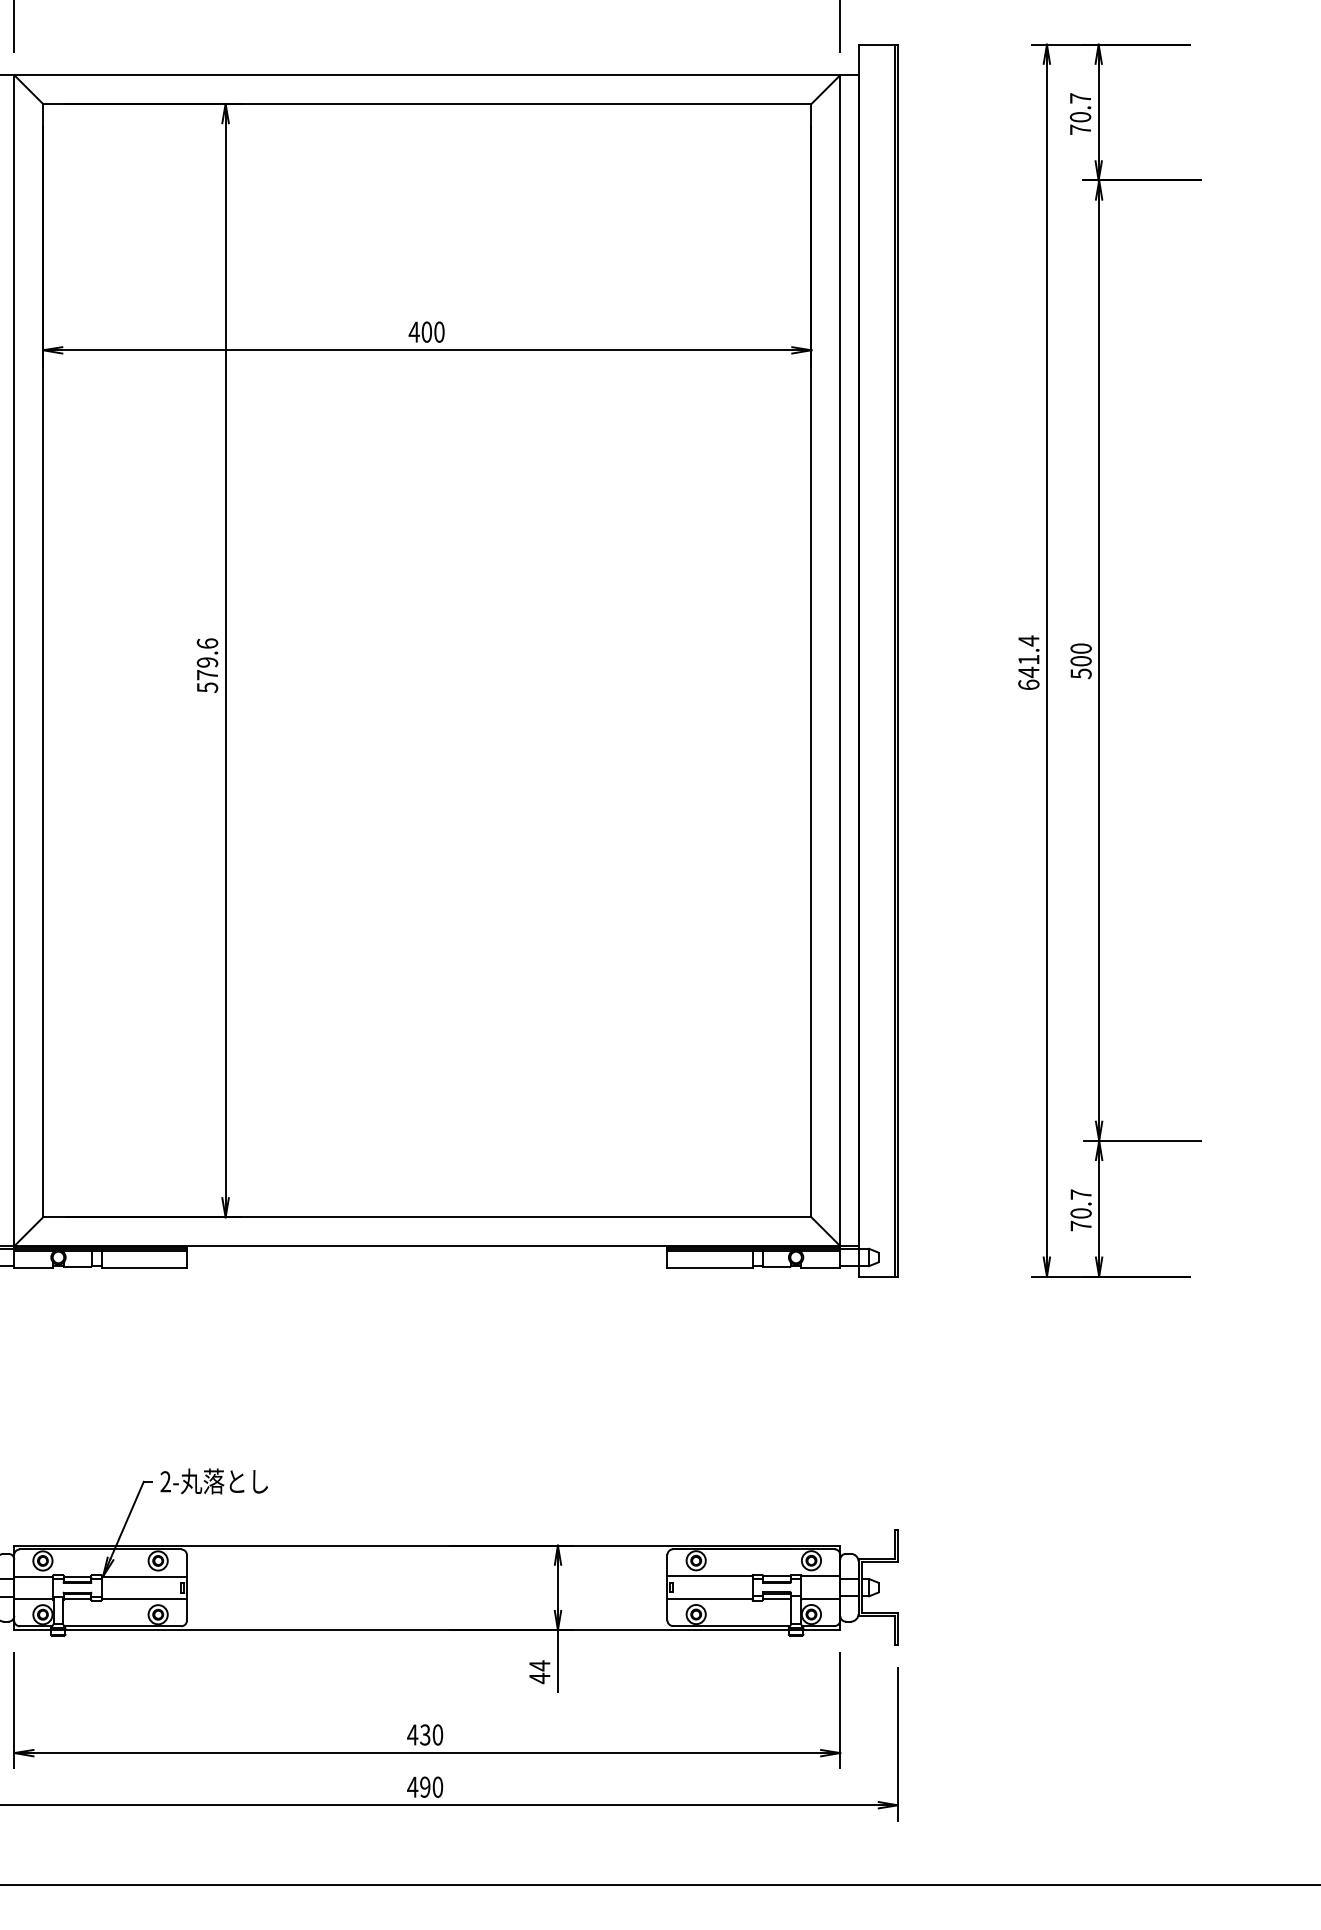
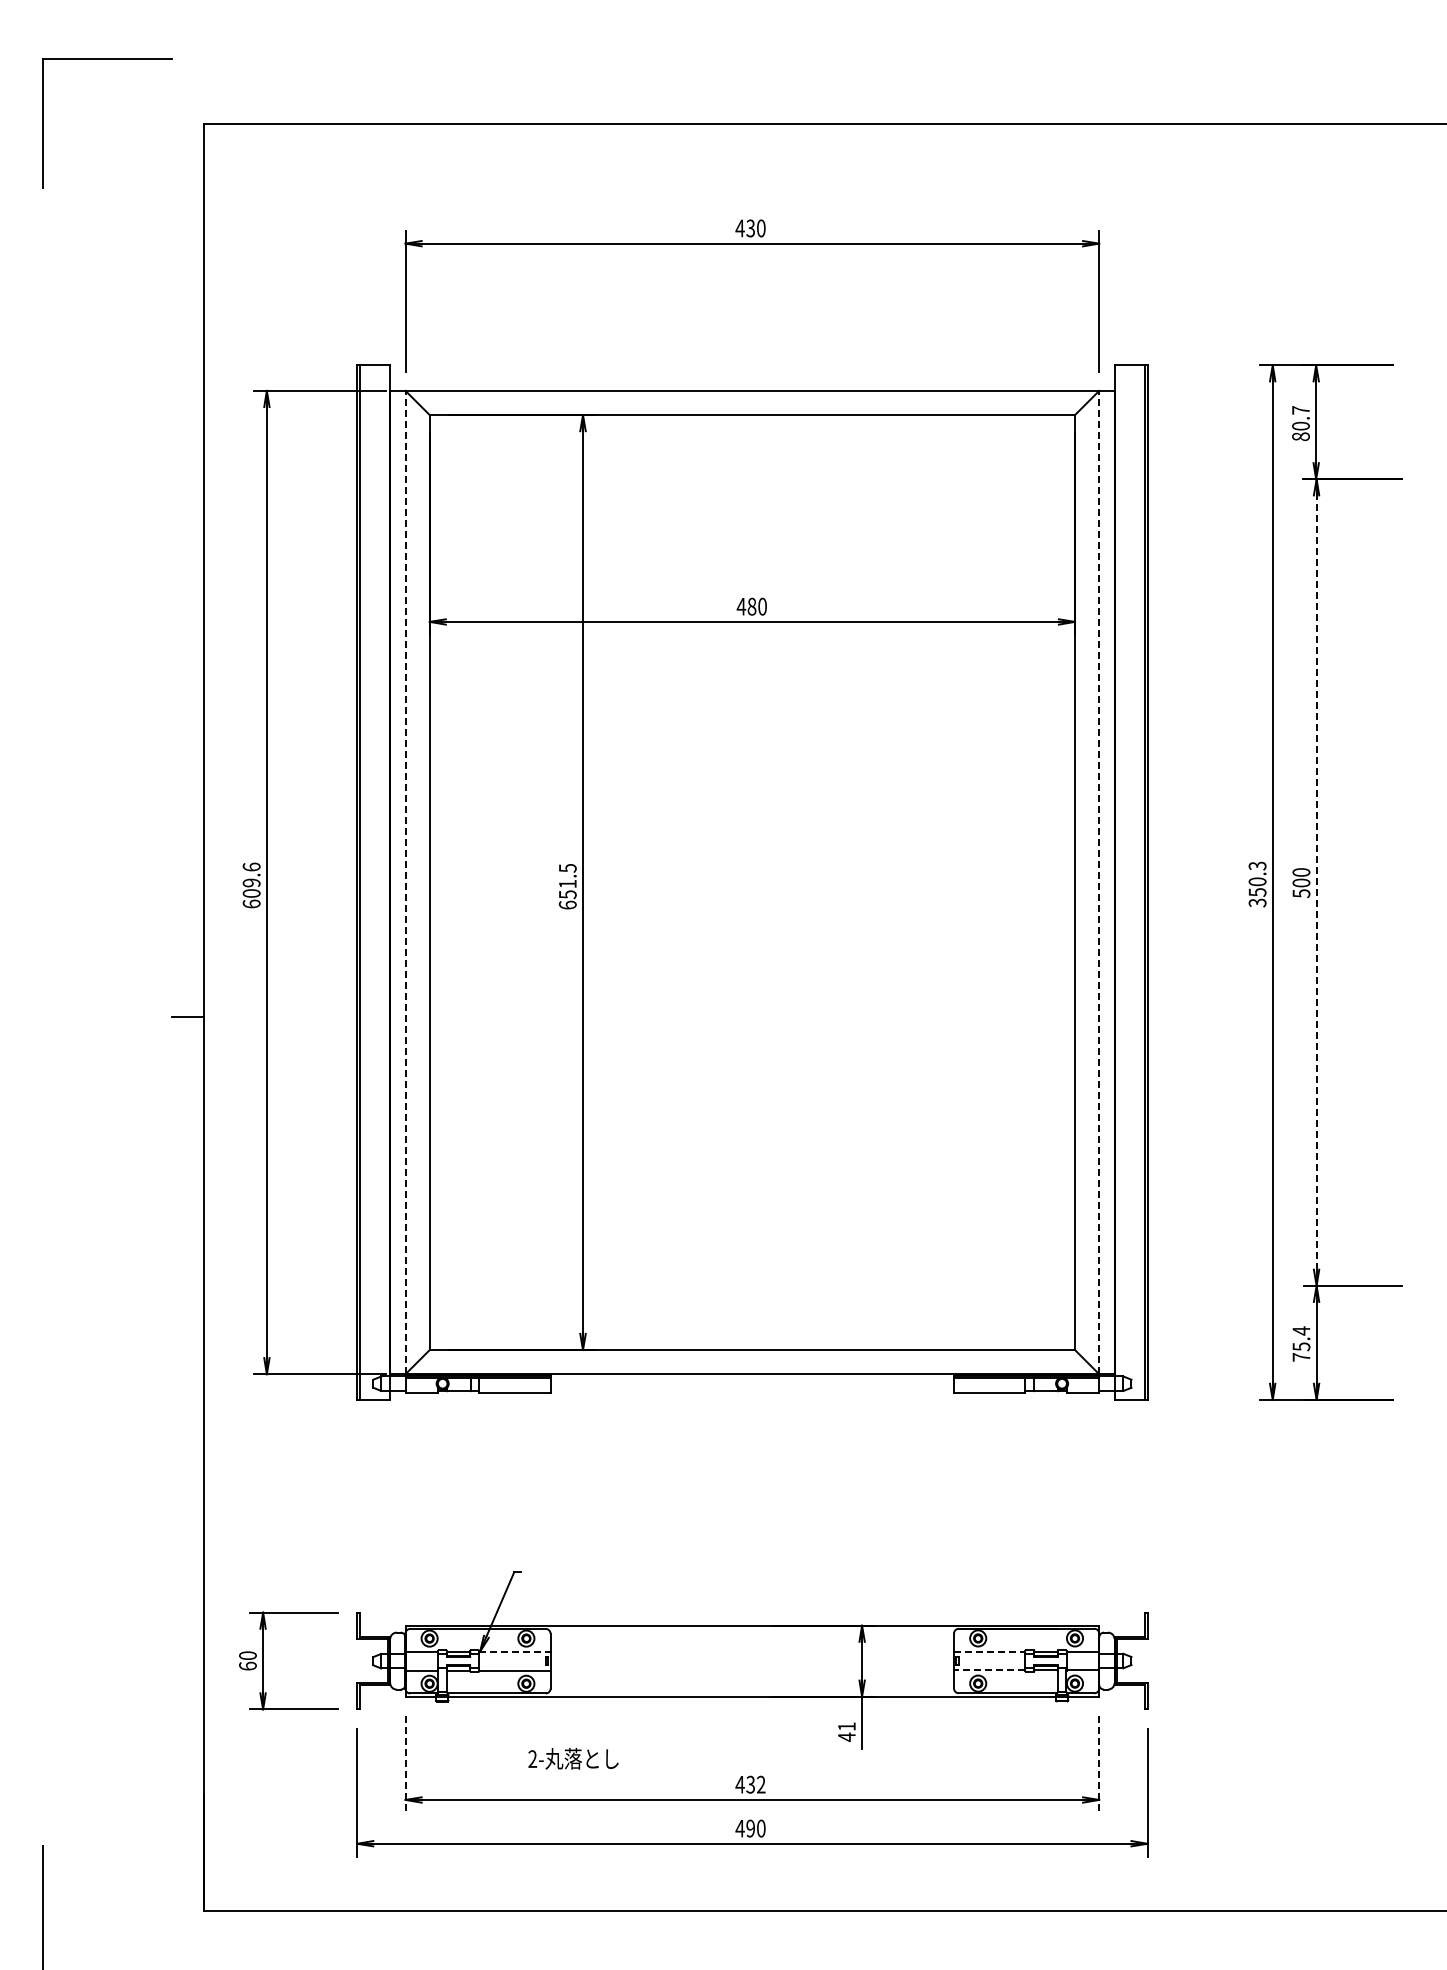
text: (1079, 129) -> (1300, 436), 70.7 -> 80.7
text: (426, 331) -> (751, 606), 400 -> 480
line: (14, 660) -> (405, 882), solid -> dashed
line: (840, 660) -> (1099, 882), solid -> dashed
line: (1099, 660) -> (1316, 882), solid -> dashed
text: (1028, 662) -> (1257, 884), 641.4 -> 350.3
text: (207, 665) -> (567, 886), 579.6 -> 651.5
text: (1081, 1203) -> (1301, 1338), 70.7 -> 75.4
text: (214, 1481) -> (573, 1758), moved
line: (144, 1576) -> (514, 1651), solid -> dashed
line: (709, 1576) -> (989, 1651), solid -> dashed
line: (709, 1598) -> (989, 1670), solid -> dashed
text: (539, 1665) -> (846, 1726), 44 -> 41
line: (14, 1710) -> (405, 1764), solid -> dashed
line: (840, 1710) -> (1099, 1764), solid -> dashed
text: (438, 1734) -> (761, 1784), 430 -> 432

